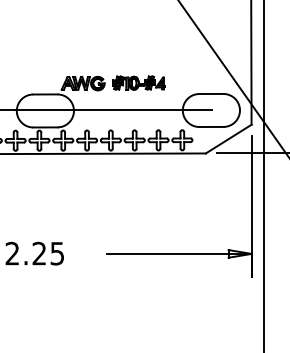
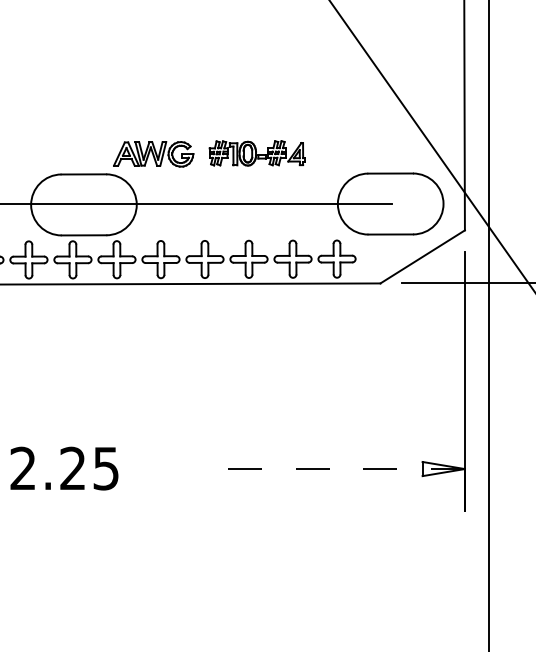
line: (178, 253) -> (329, 468), solid -> dashed

